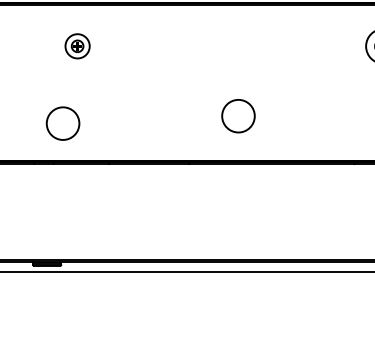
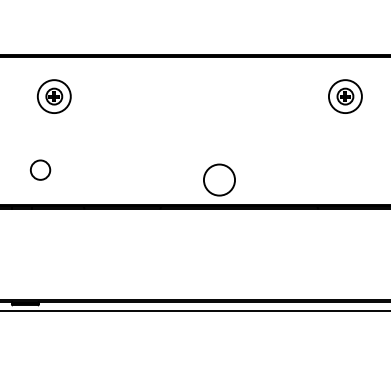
part: (77, 46) -> (54, 96), size x1.43
circle: (238, 115) -> (219, 179), moved
circle: (63, 122) -> (40, 169), size x0.62

